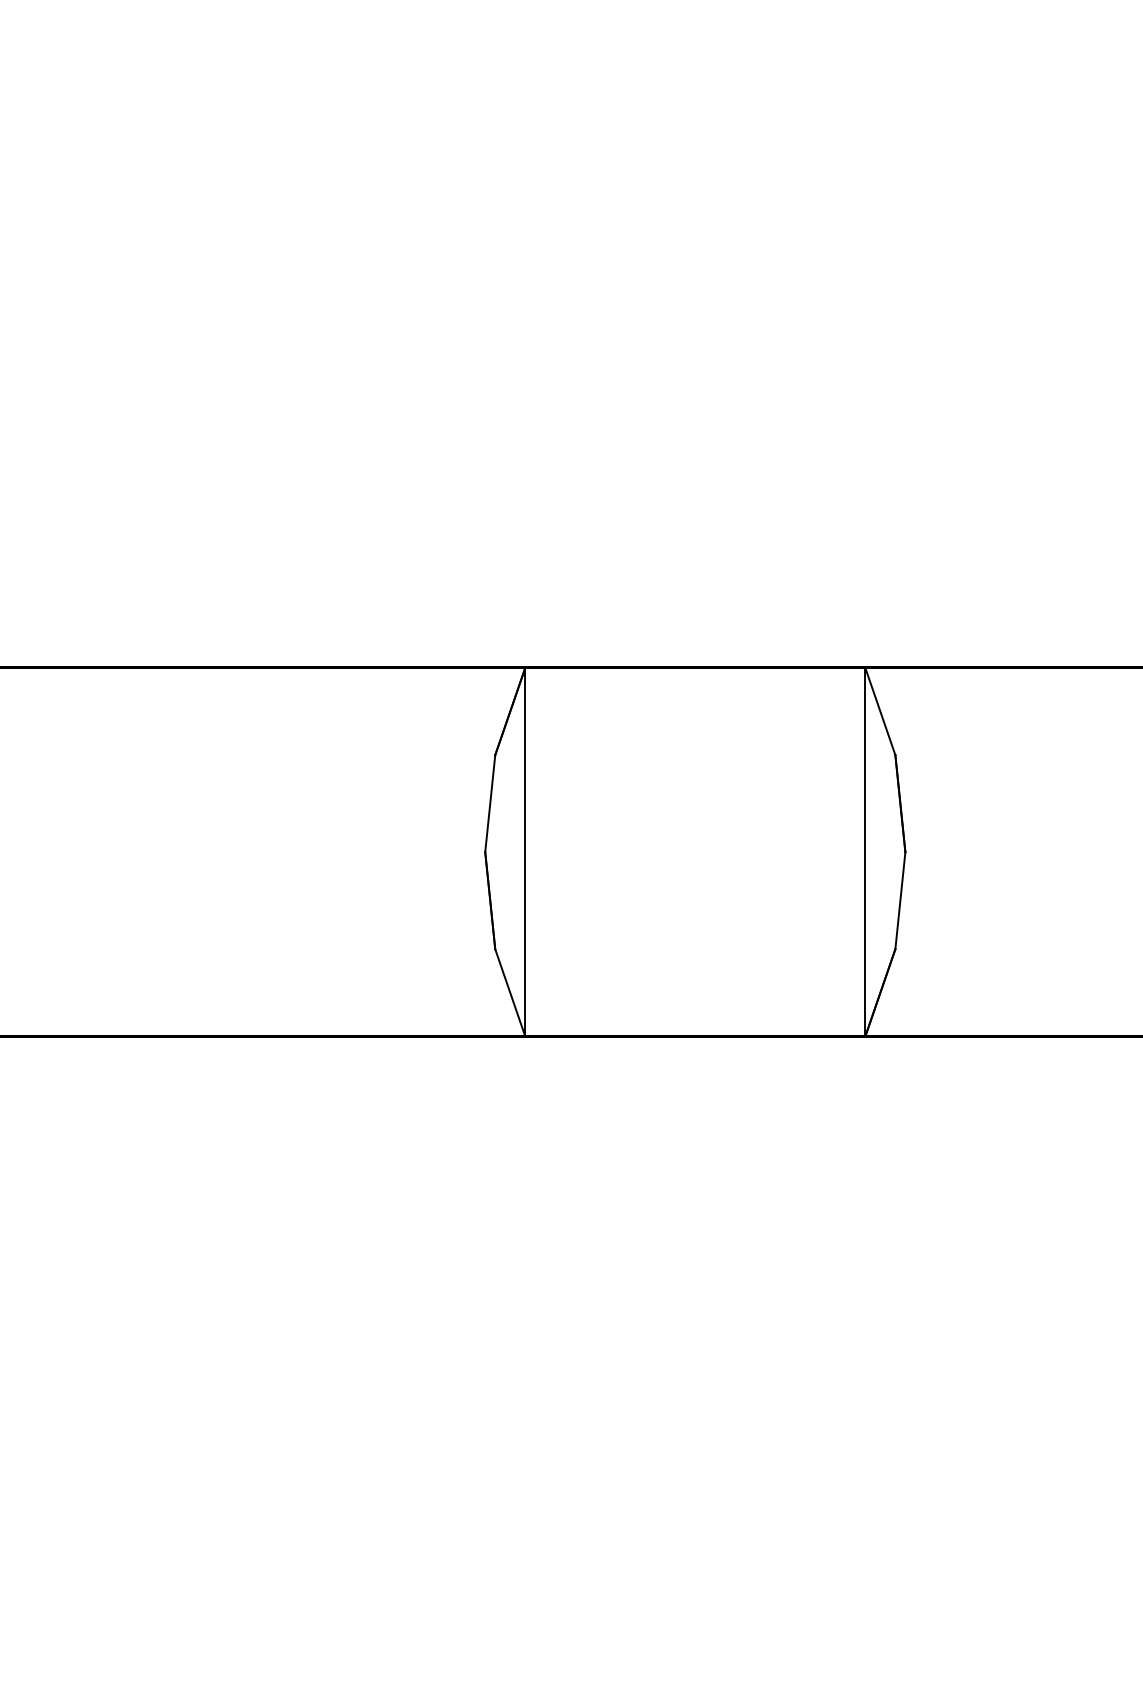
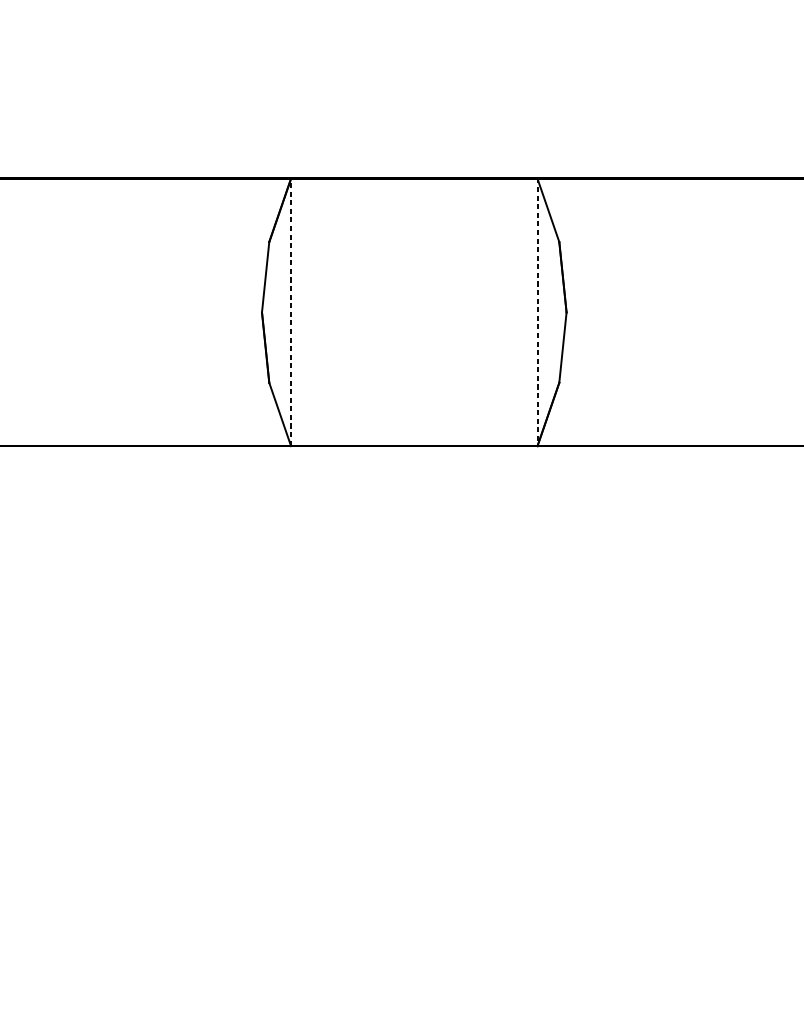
line: (525, 851) -> (291, 311), solid -> dashed
line: (865, 852) -> (537, 312), solid -> dashed

